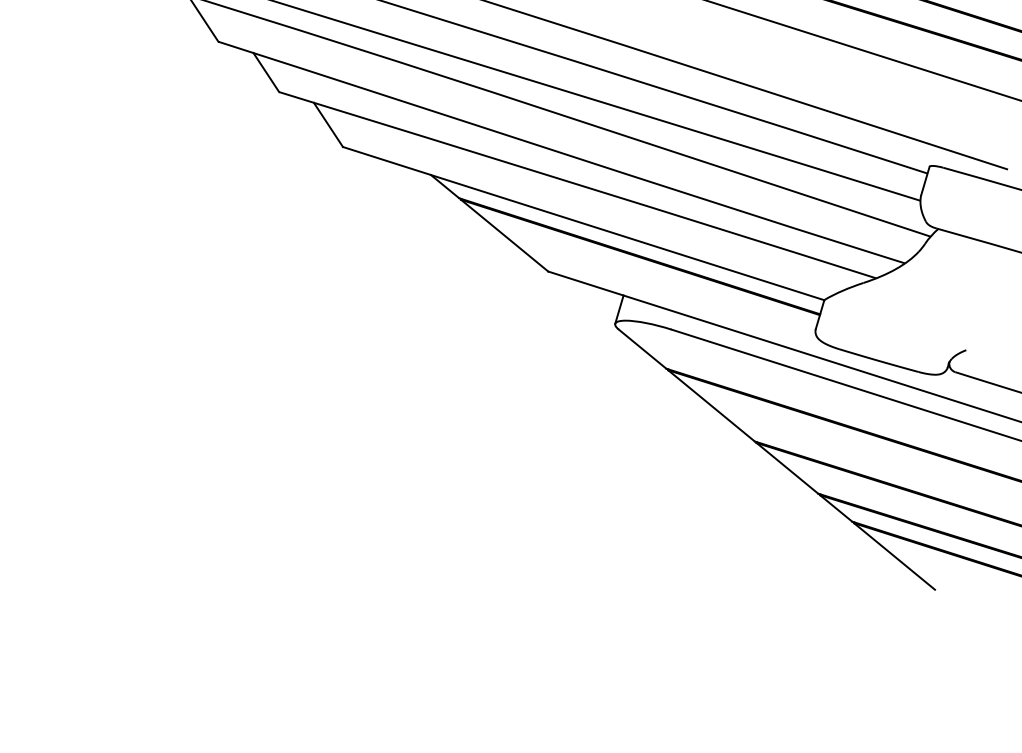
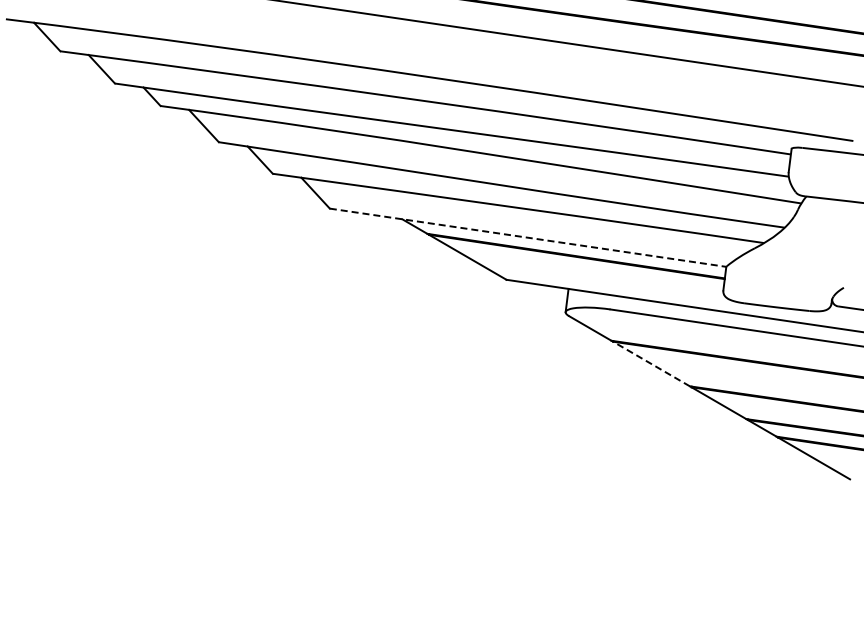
line: (584, 223) -> (528, 237), solid -> dashed
line: (711, 405) -> (651, 363), solid -> dashed

